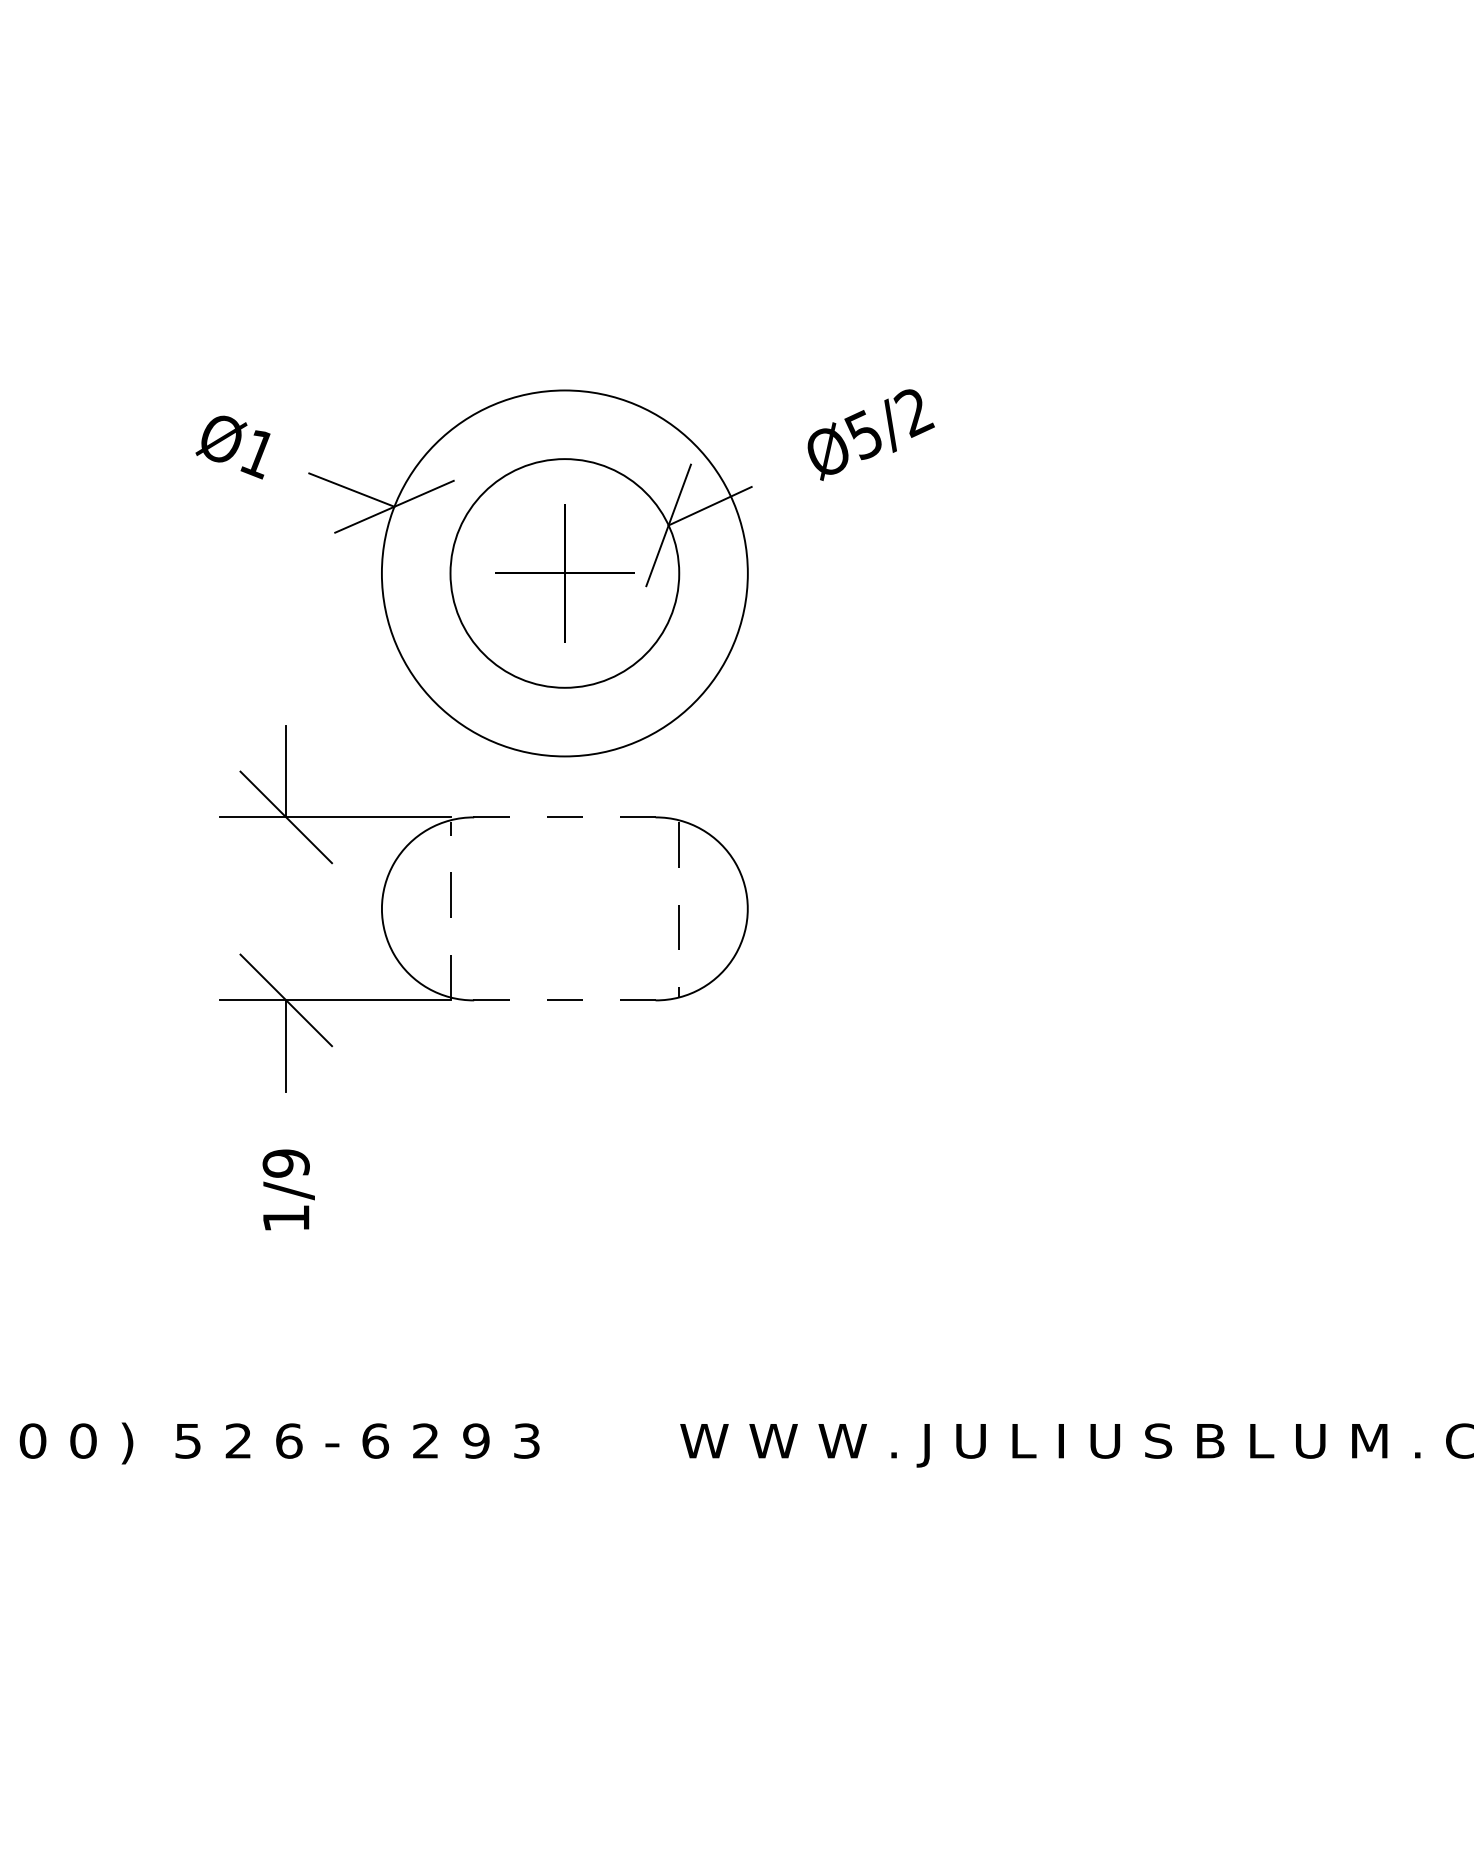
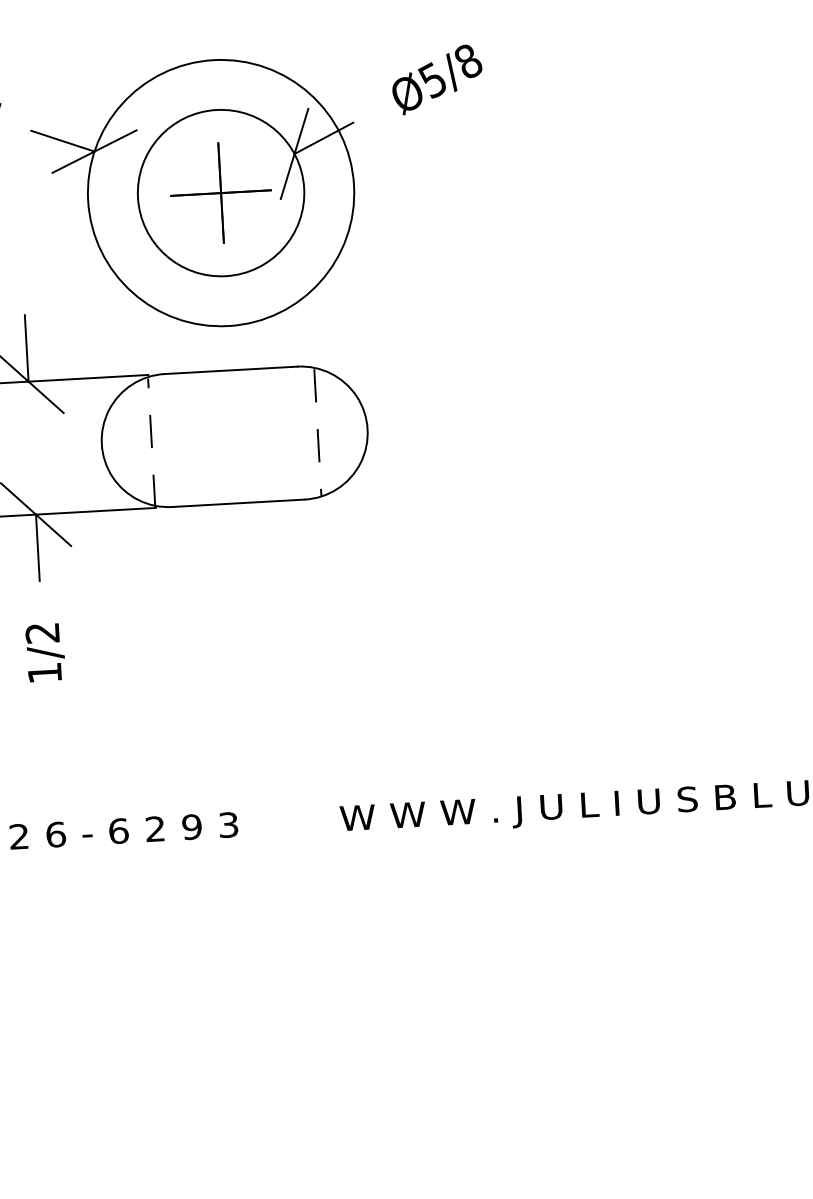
text: (913, 412) -> (467, 62), Ø5/2 -> Ø5/8
line: (565, 817) -> (231, 370), dashed -> solid
line: (564, 1000) -> (238, 503), dashed -> solid
text: (285, 1163) -> (42, 633), 1/9 -> 1/2

